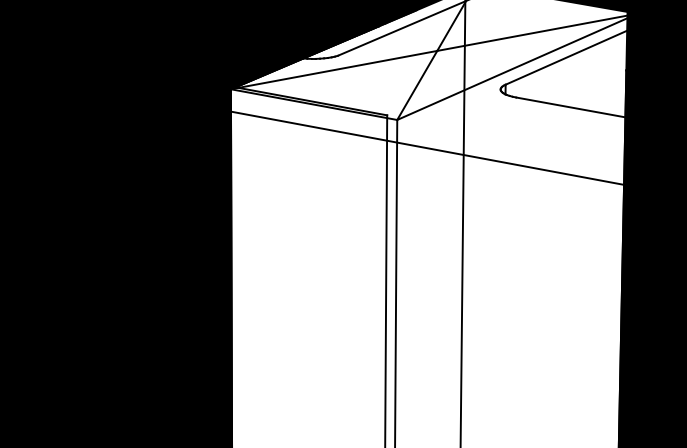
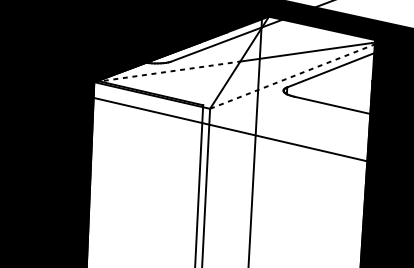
line: (517, 66) -> (296, 74), solid -> dashed
line: (334, 70) -> (167, 72), solid -> dashed

